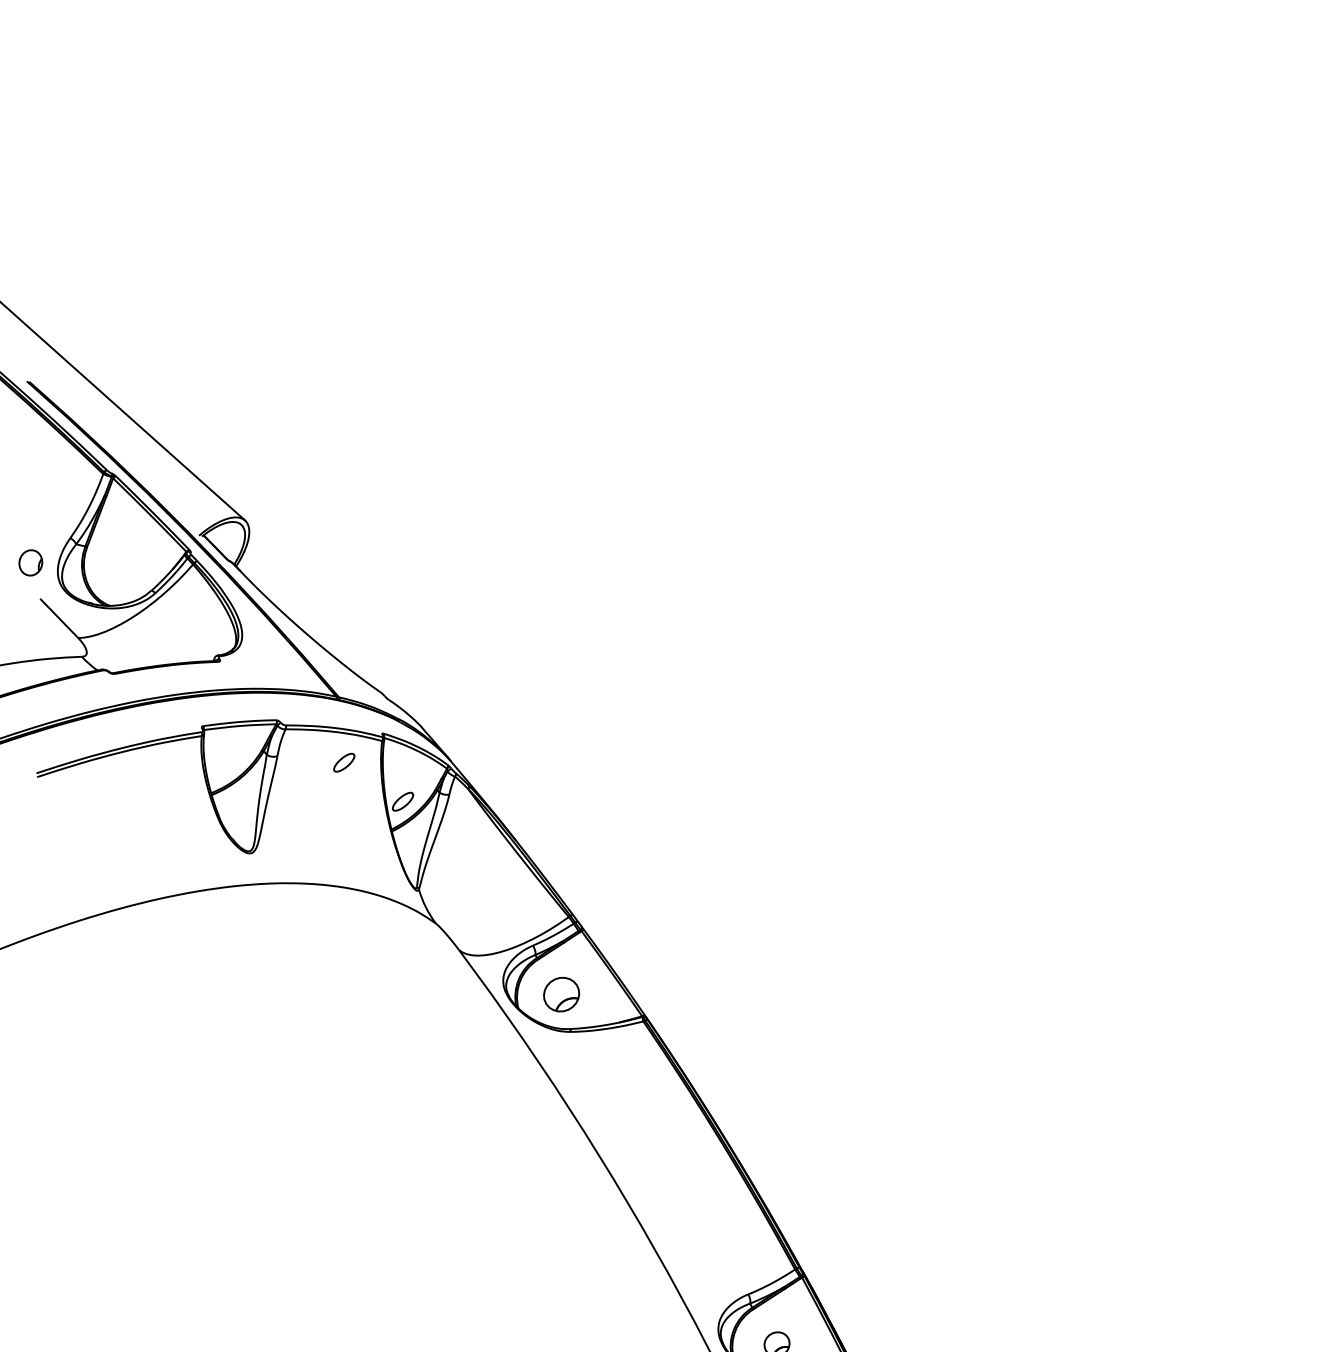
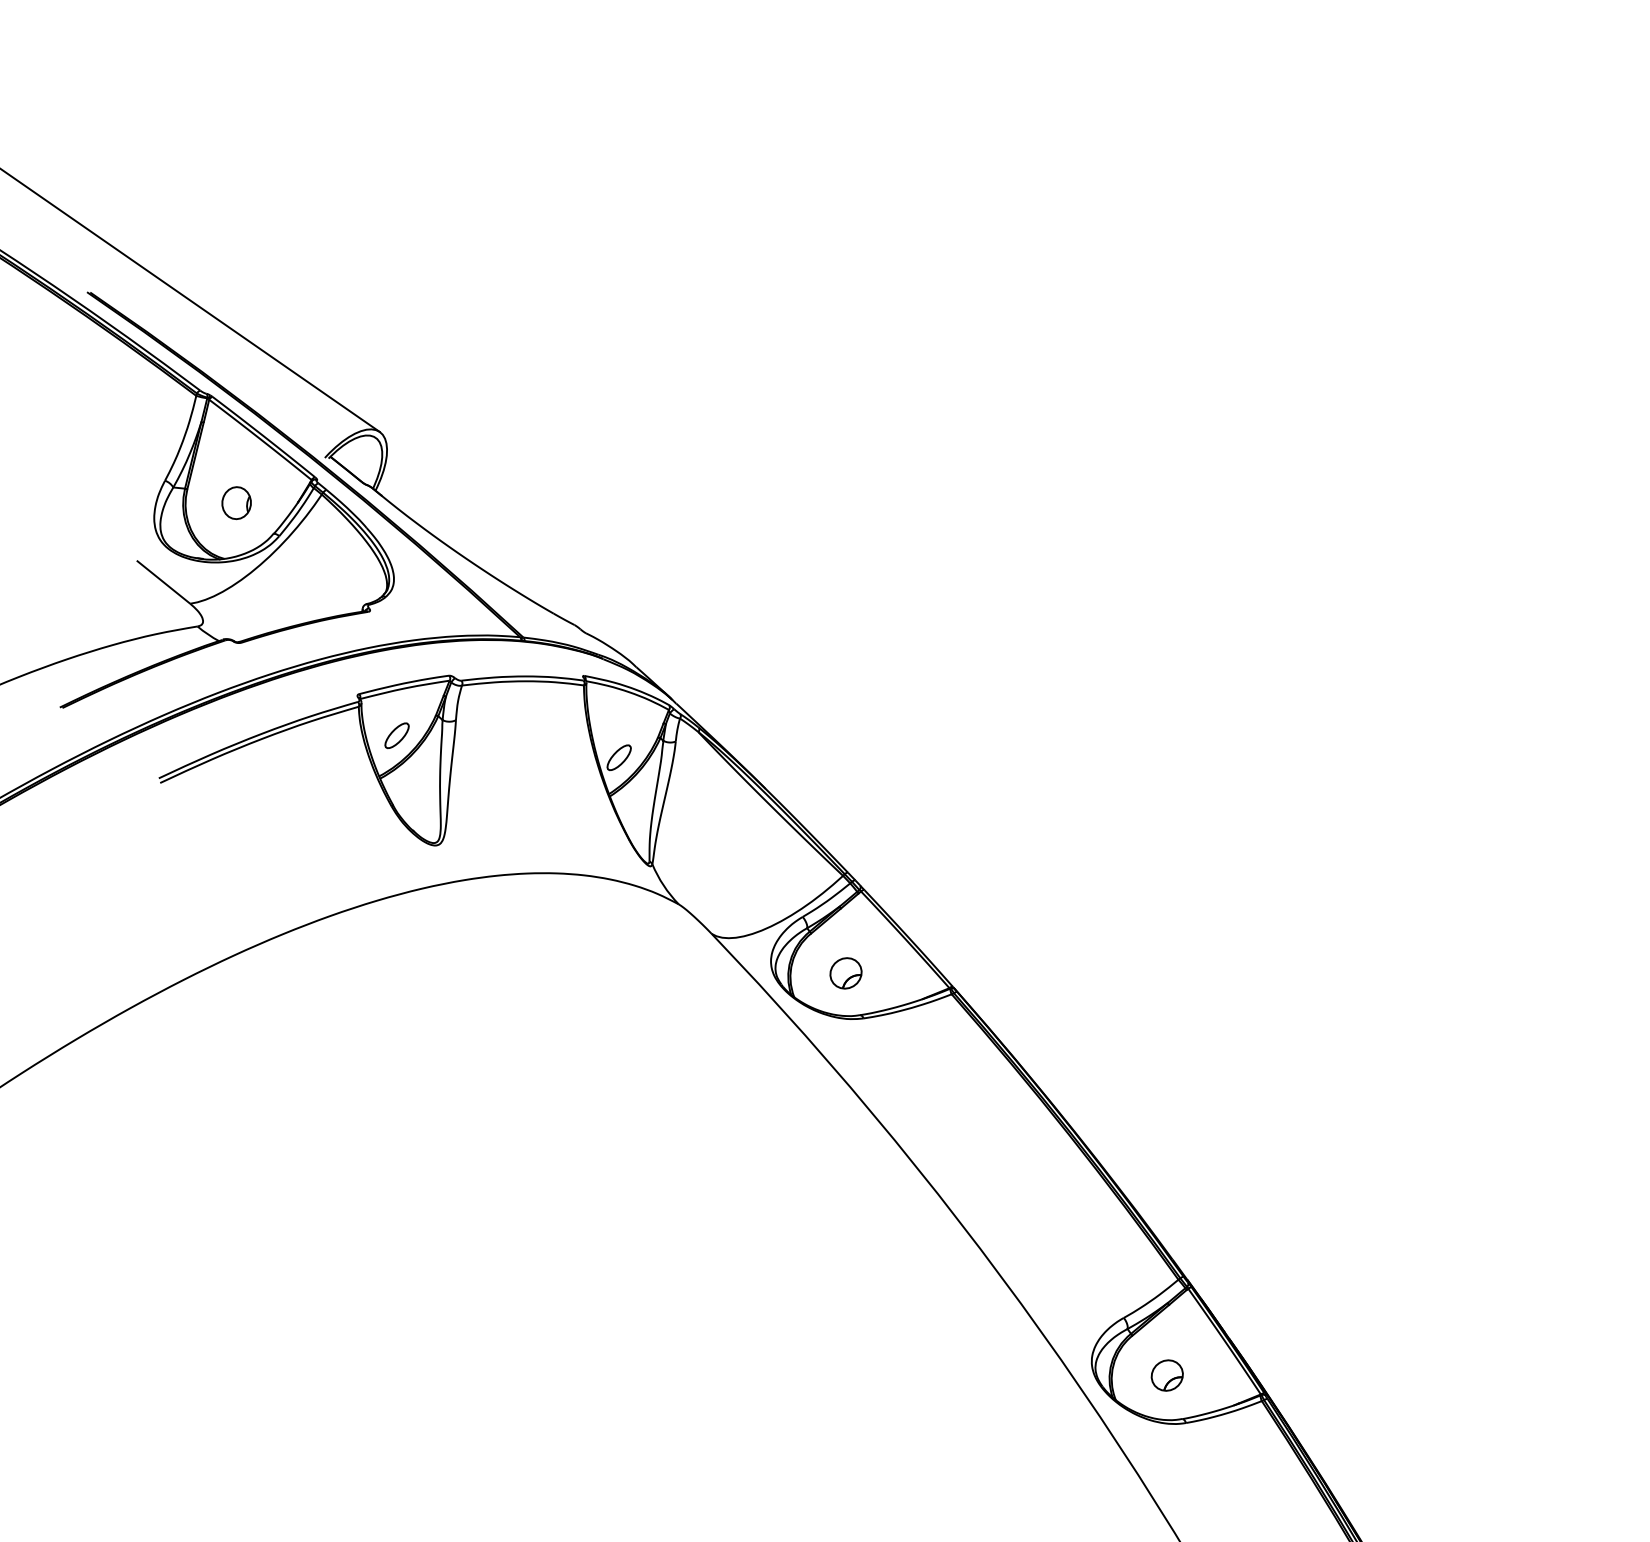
part: (30, 562) -> (236, 502), moved
part: (344, 762) -> (397, 735), moved
part: (561, 994) -> (845, 973), size x0.71

